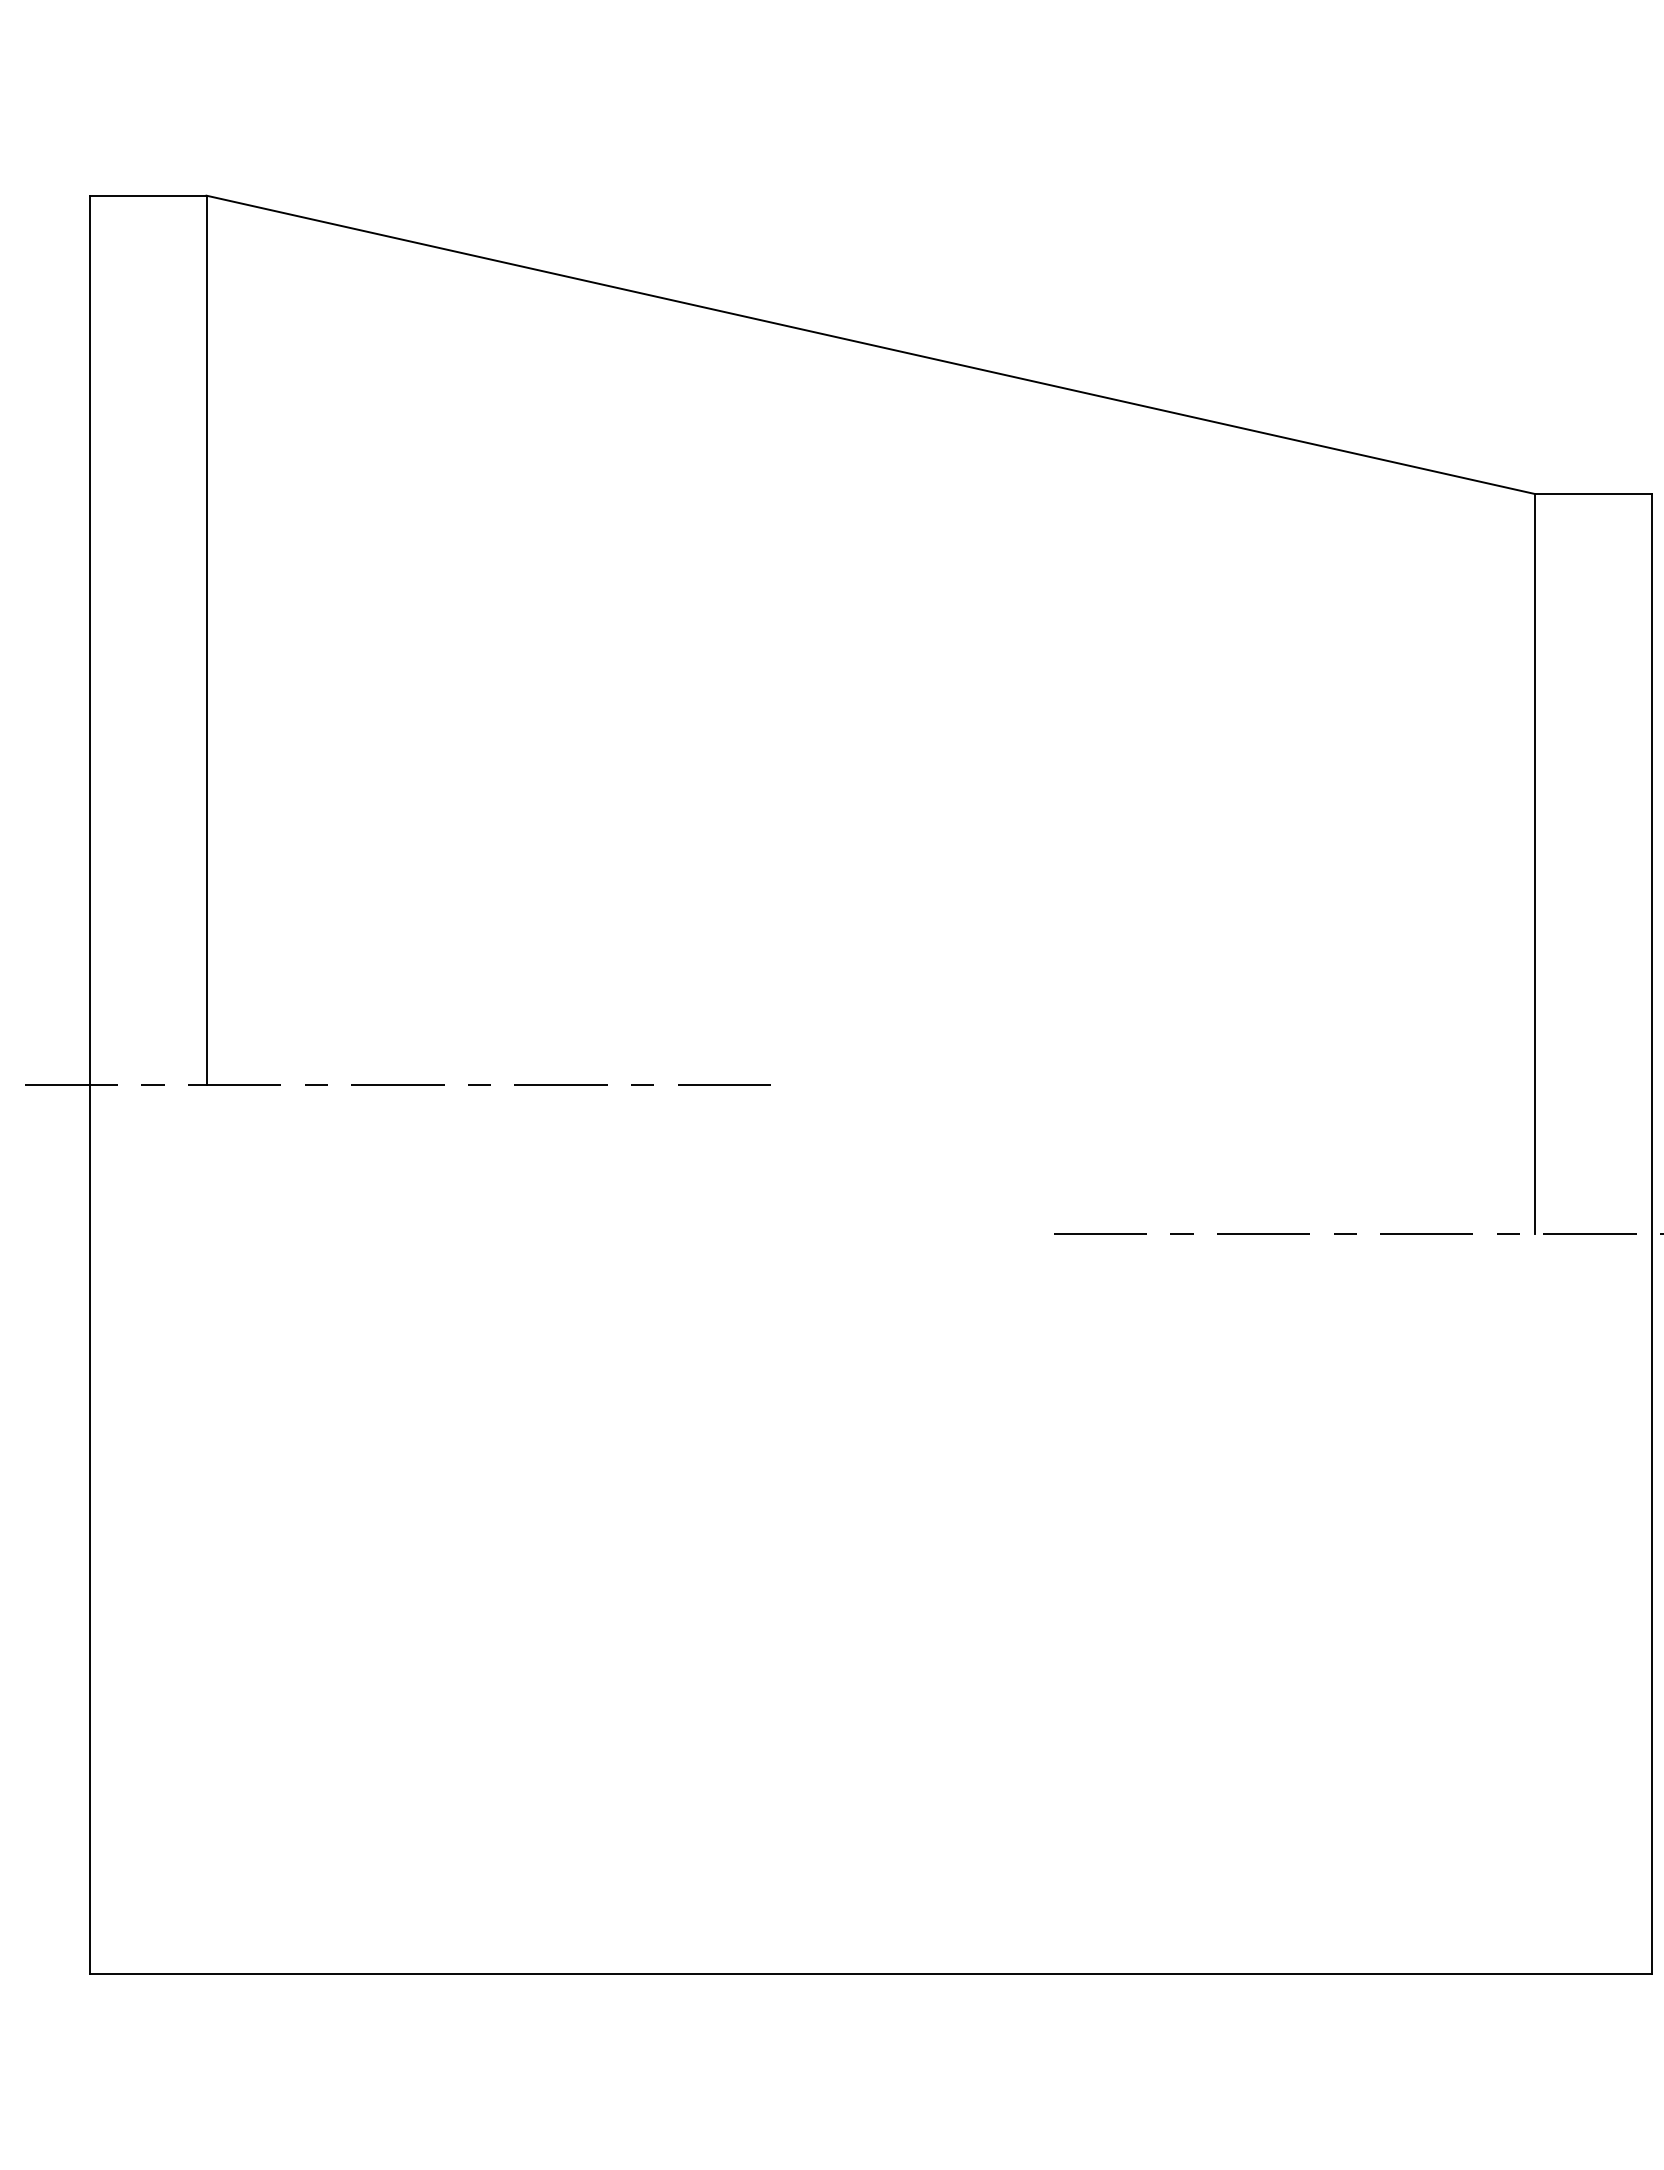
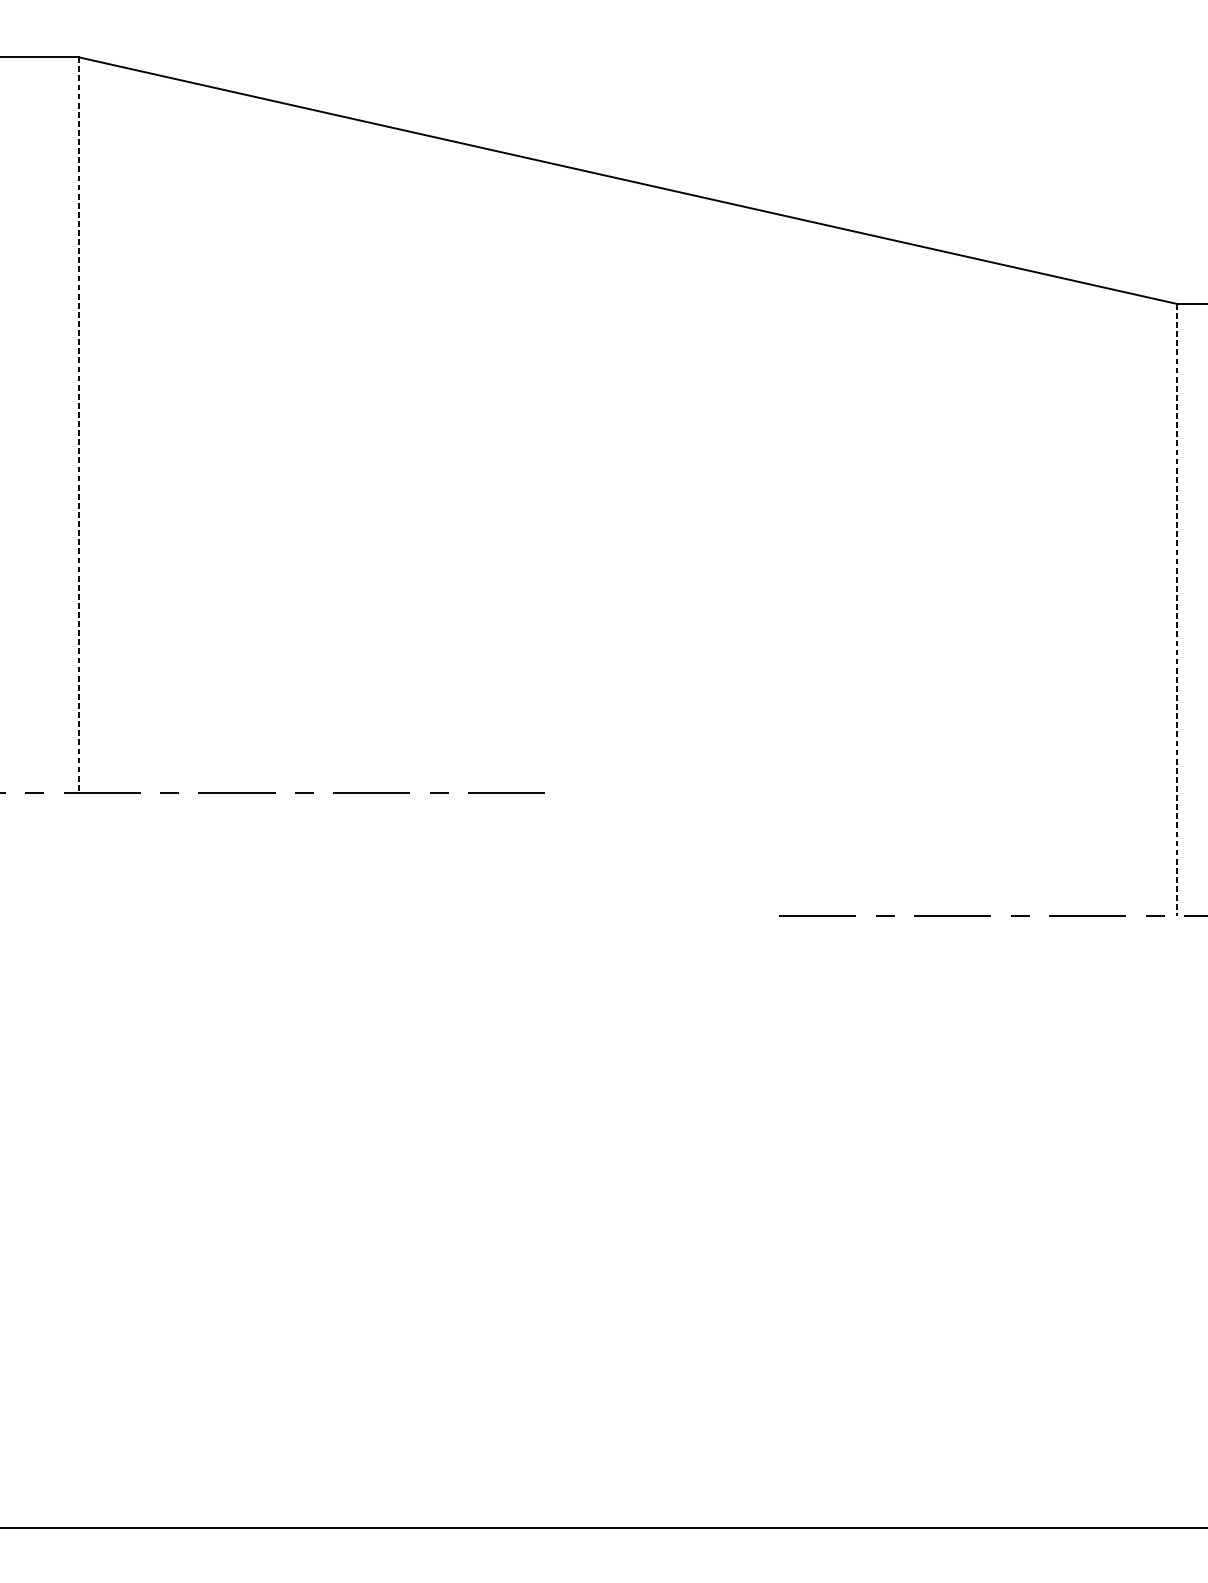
line: (206, 640) -> (78, 425), solid -> dashed
line: (1535, 864) -> (1177, 610), solid -> dashed

